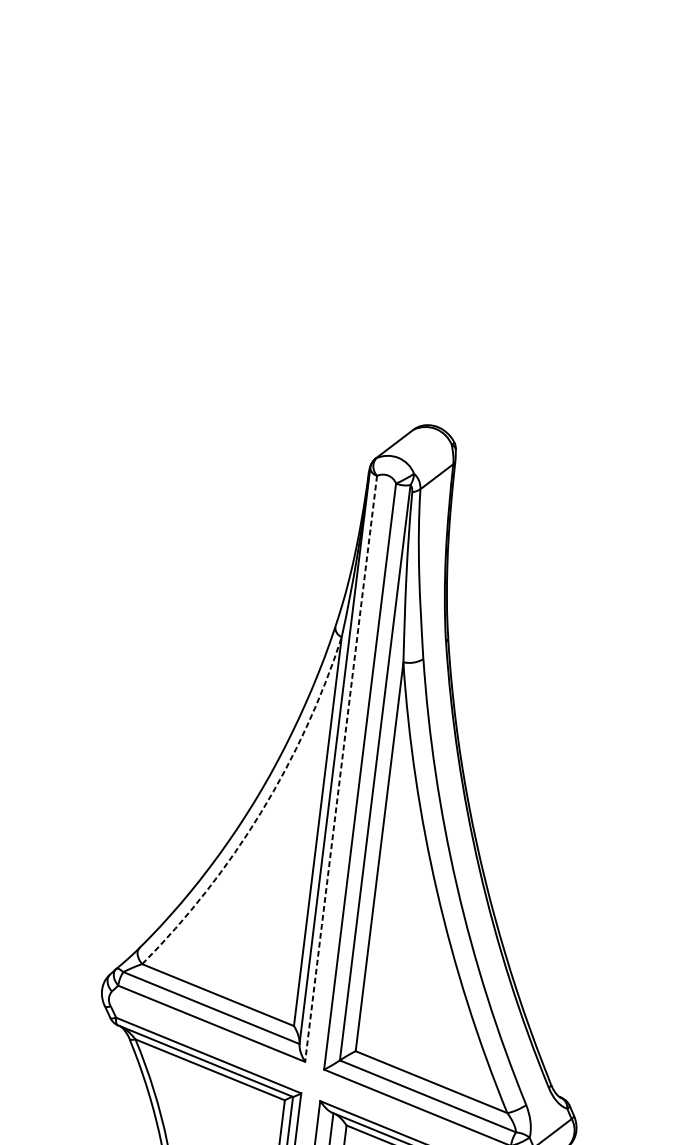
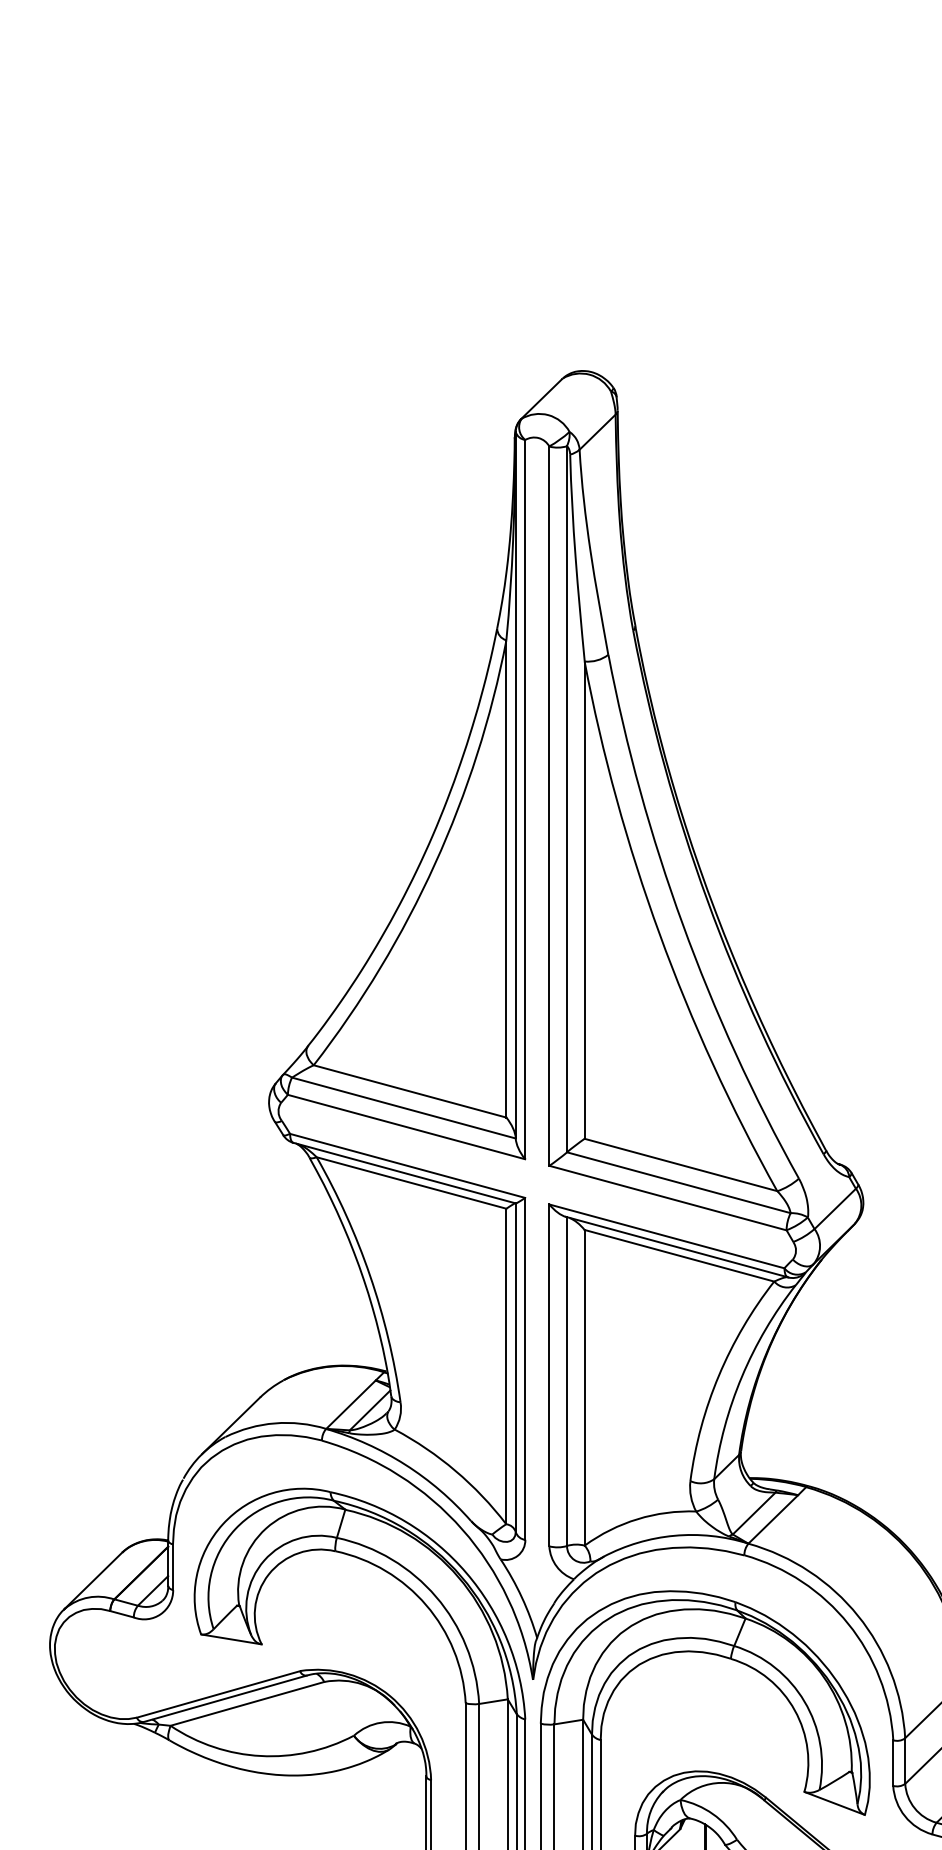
line: (341, 768) -> (525, 799), dashed -> solid
arc: (261, 812) -> (435, 864), dashed -> solid

